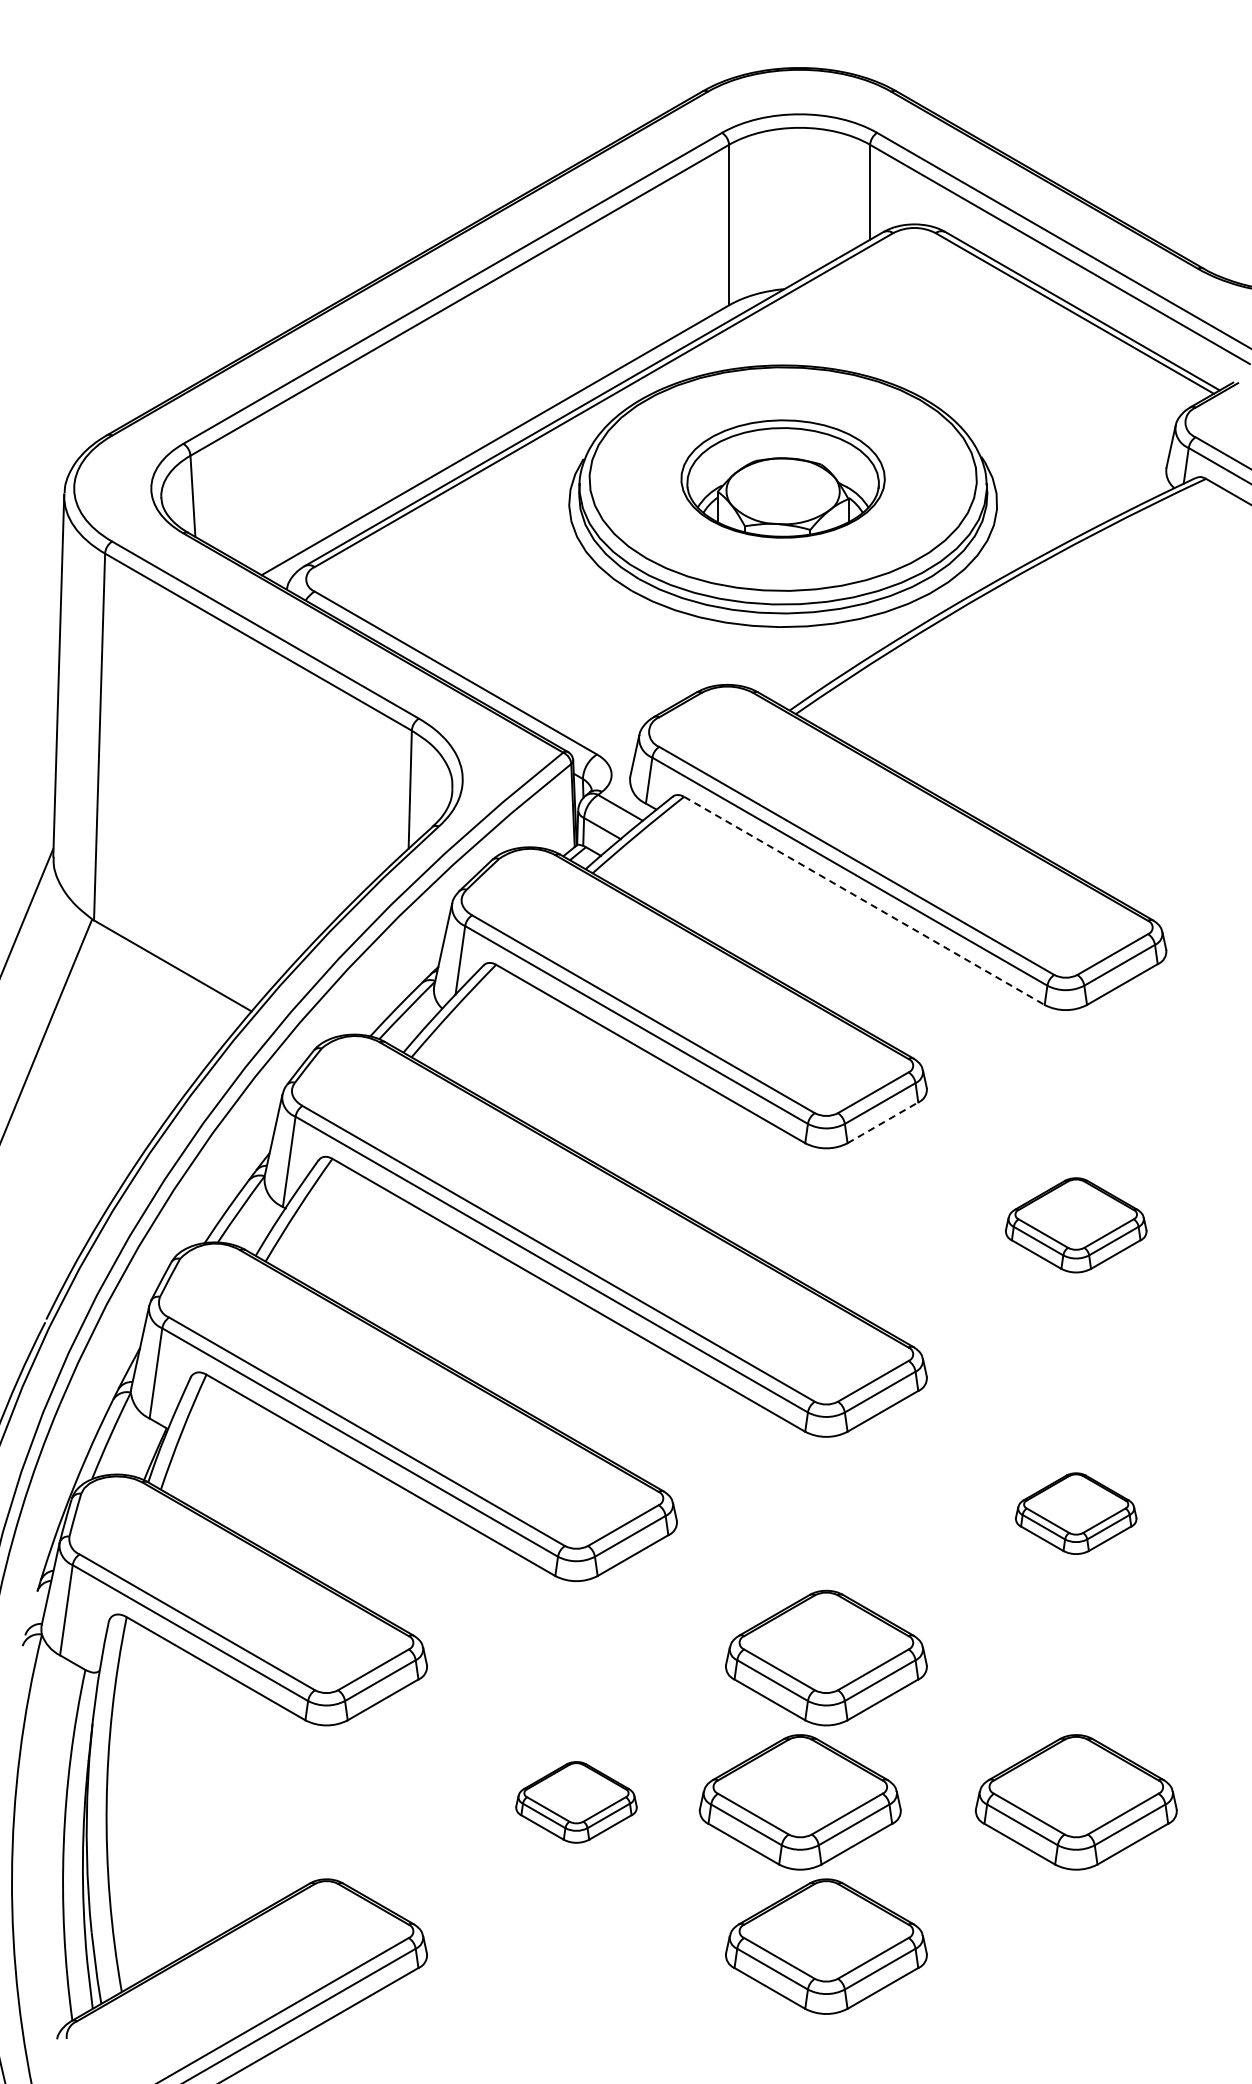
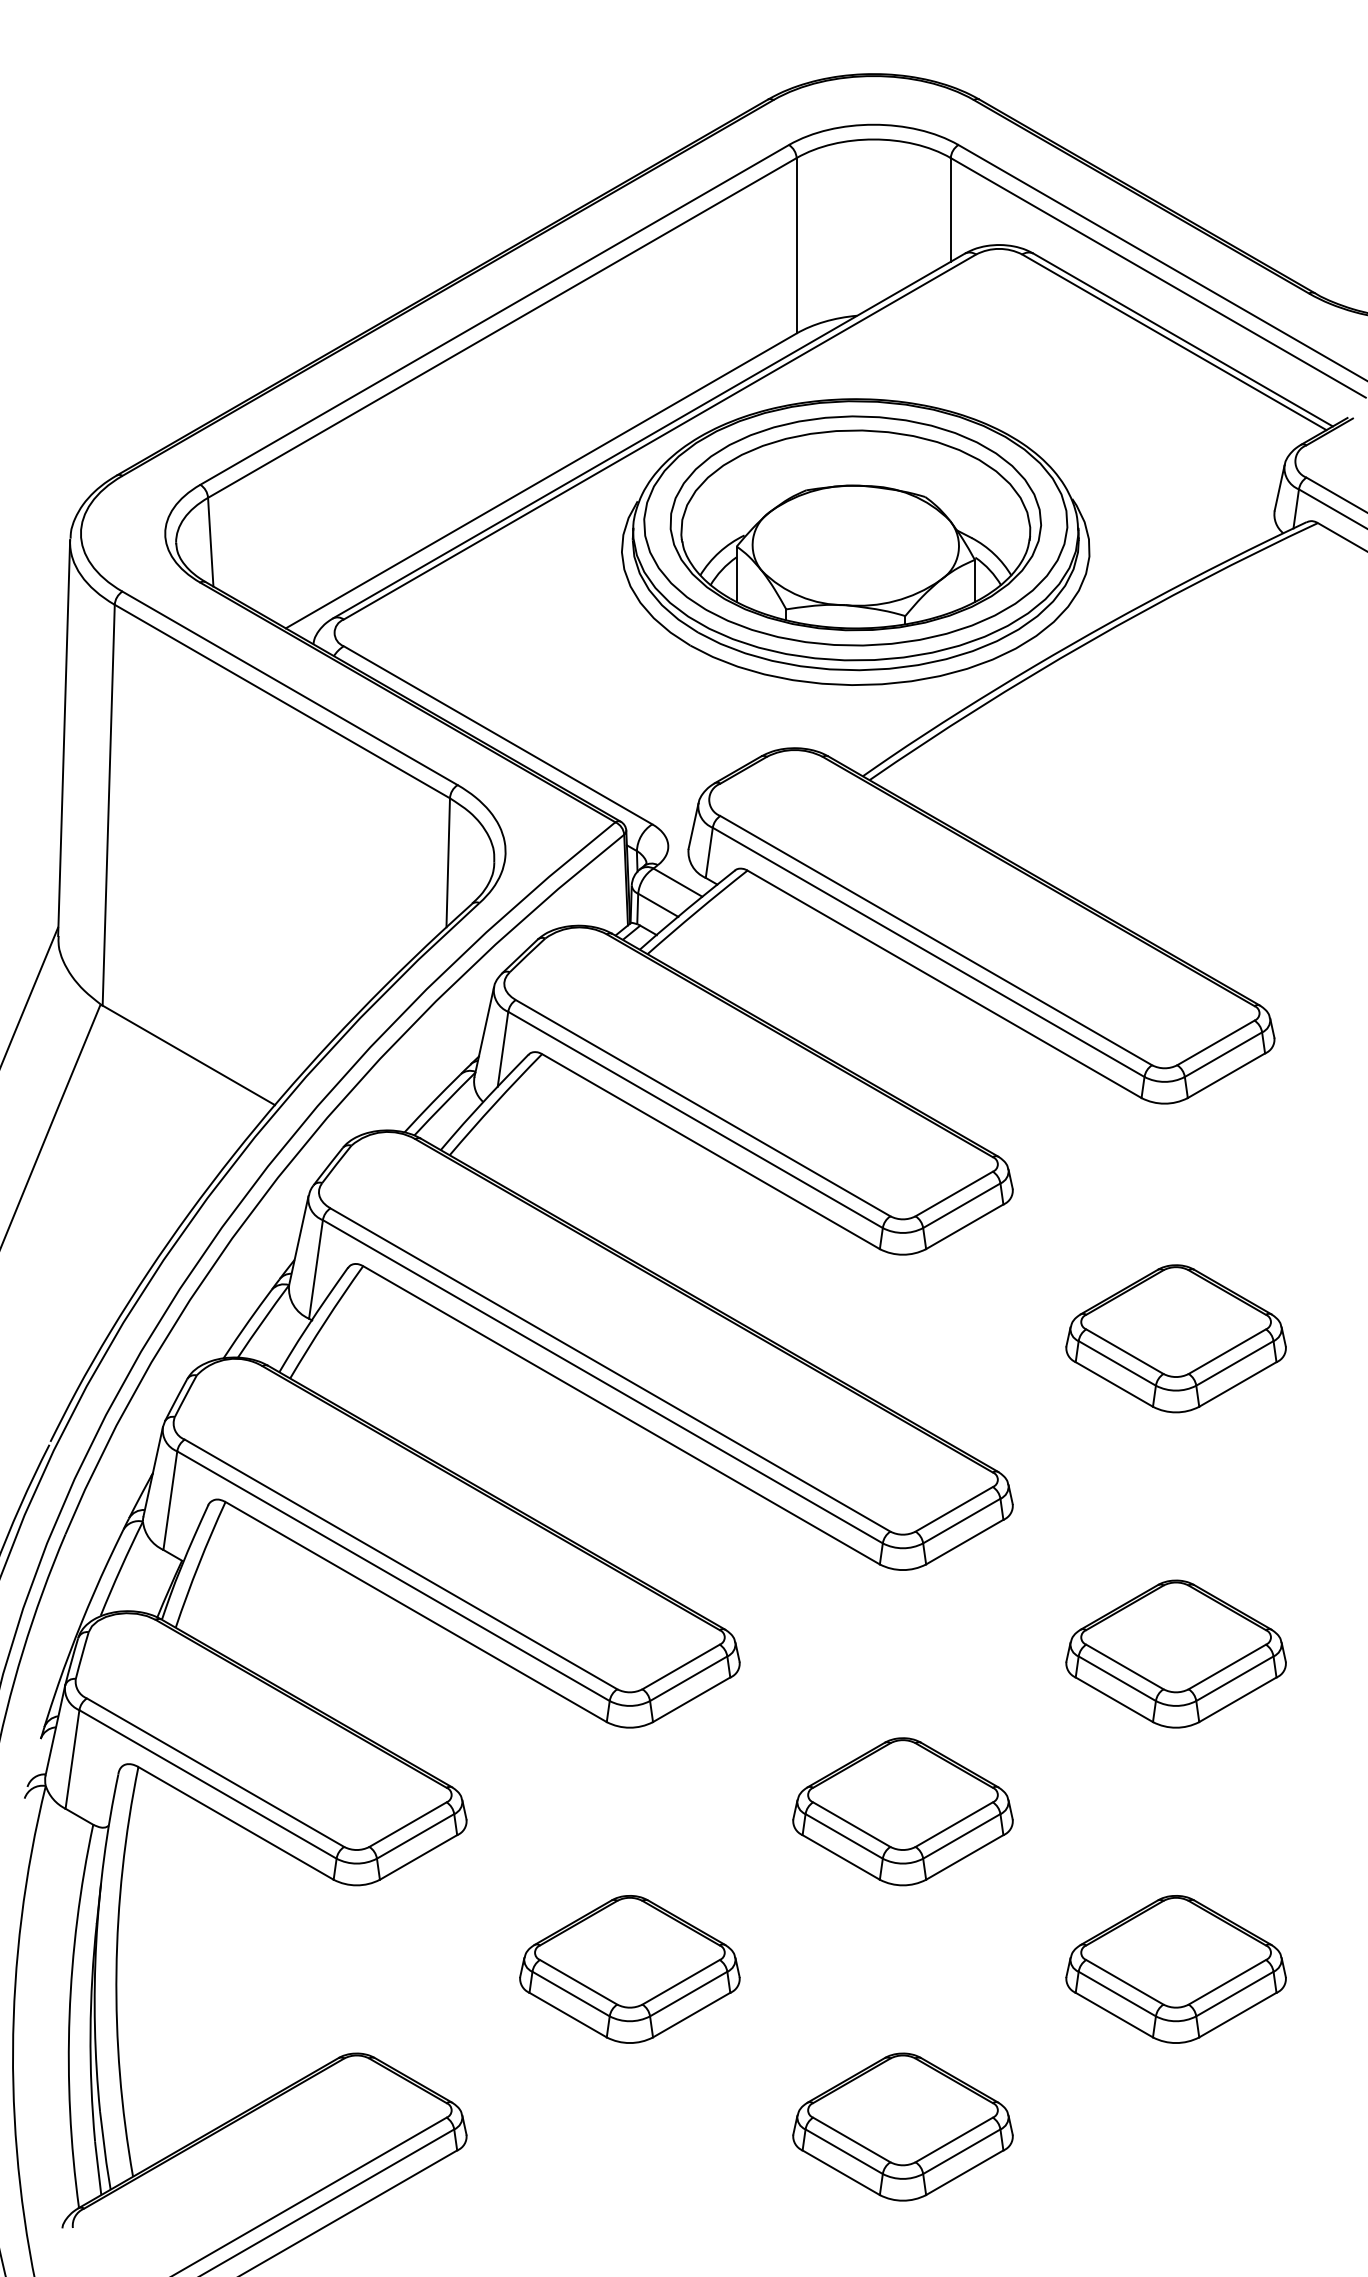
part: (782, 478) -> (855, 522), size x1.67
line: (864, 901) -> (944, 984), dashed -> solid
line: (882, 1122) -> (964, 1226), dashed -> solid
part: (1075, 1225) -> (1175, 1339), size x1.43
part: (1075, 1513) -> (1175, 1653), size x1.67
part: (576, 1802) -> (629, 1969), size x1.67
part: (799, 1802) -> (873, 1969), removed

